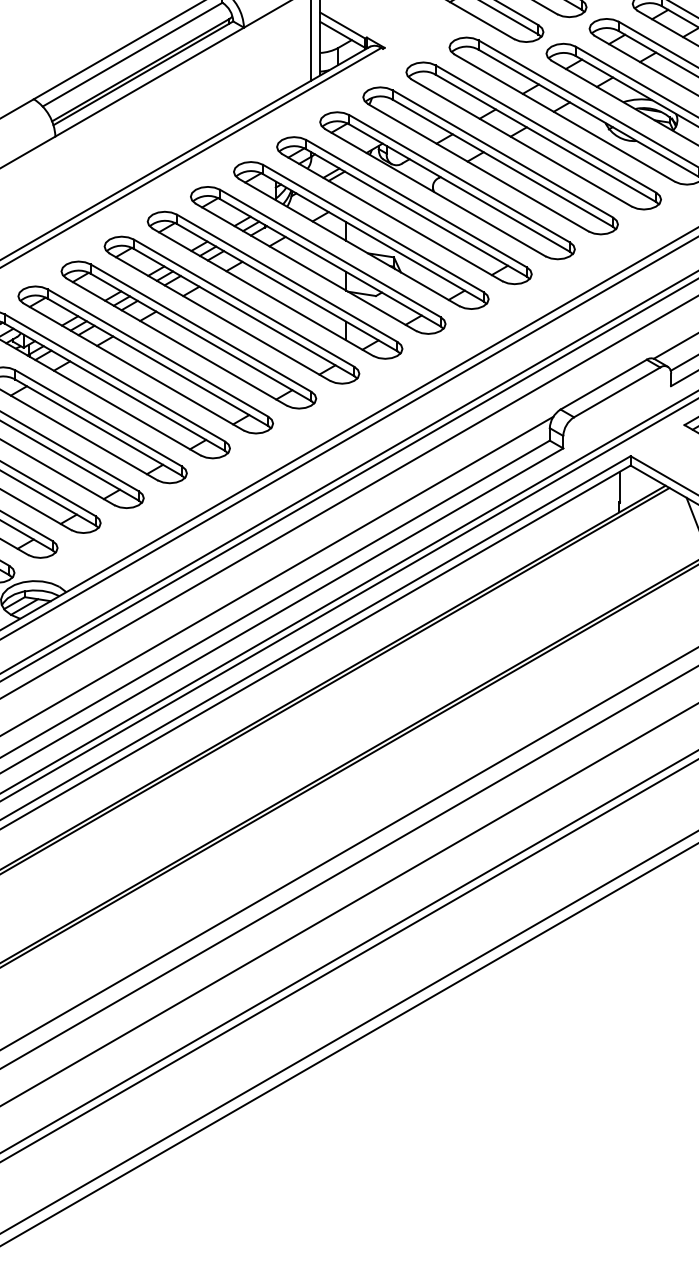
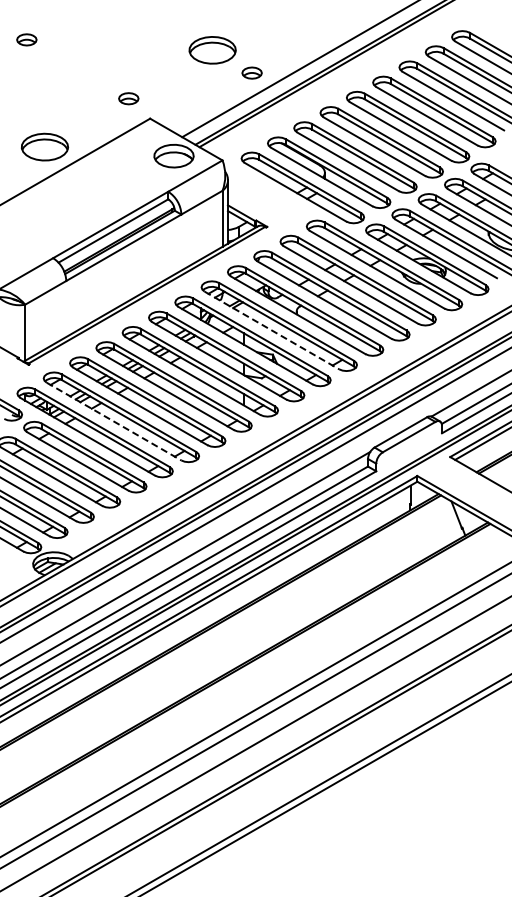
line: (391, 217) -> (271, 330), solid -> dashed
line: (134, 366) -> (114, 421), solid -> dashed

